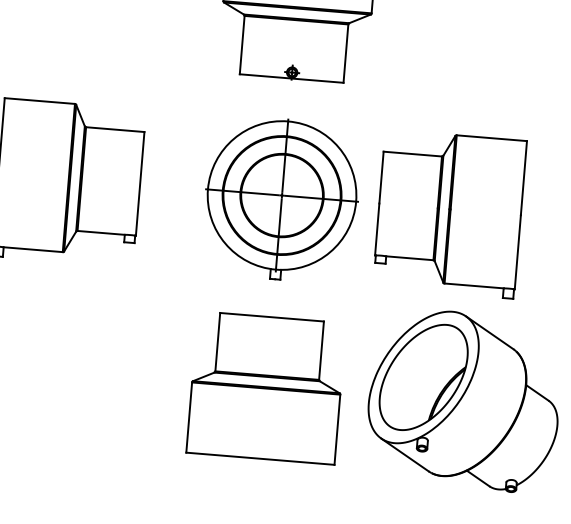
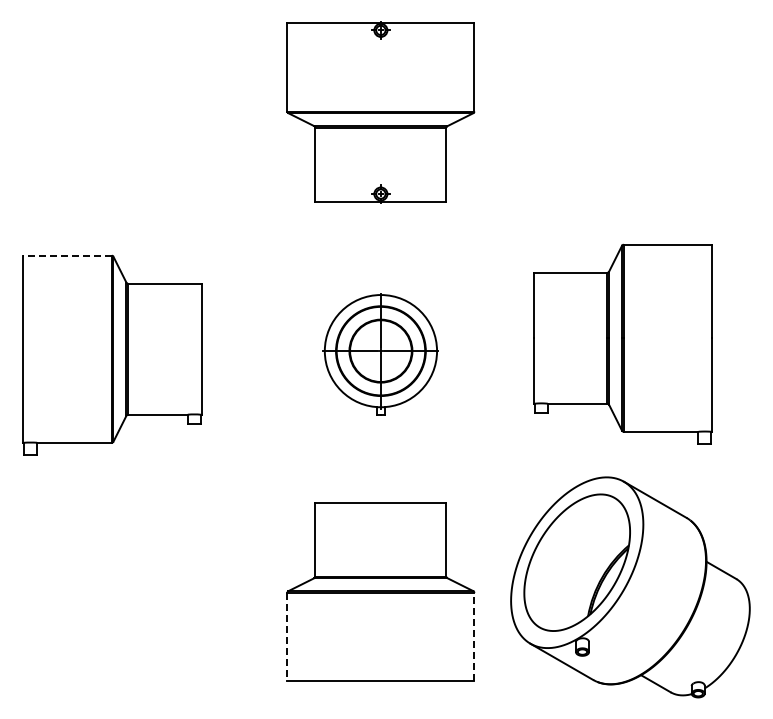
line: (39, 100) -> (67, 255), solid -> dashed
part: (281, 198) -> (380, 353), size x0.6
part: (449, 213) -> (622, 343), moved
line: (189, 417) -> (287, 637), solid -> dashed
line: (337, 429) -> (474, 636), solid -> dashed

